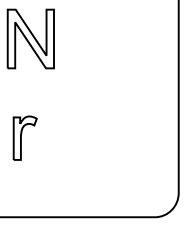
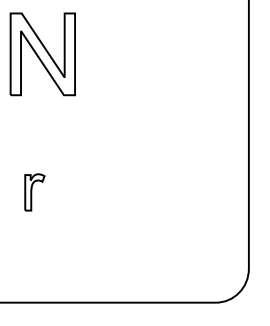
part: (24, 137) -> (33, 191), size x0.6

